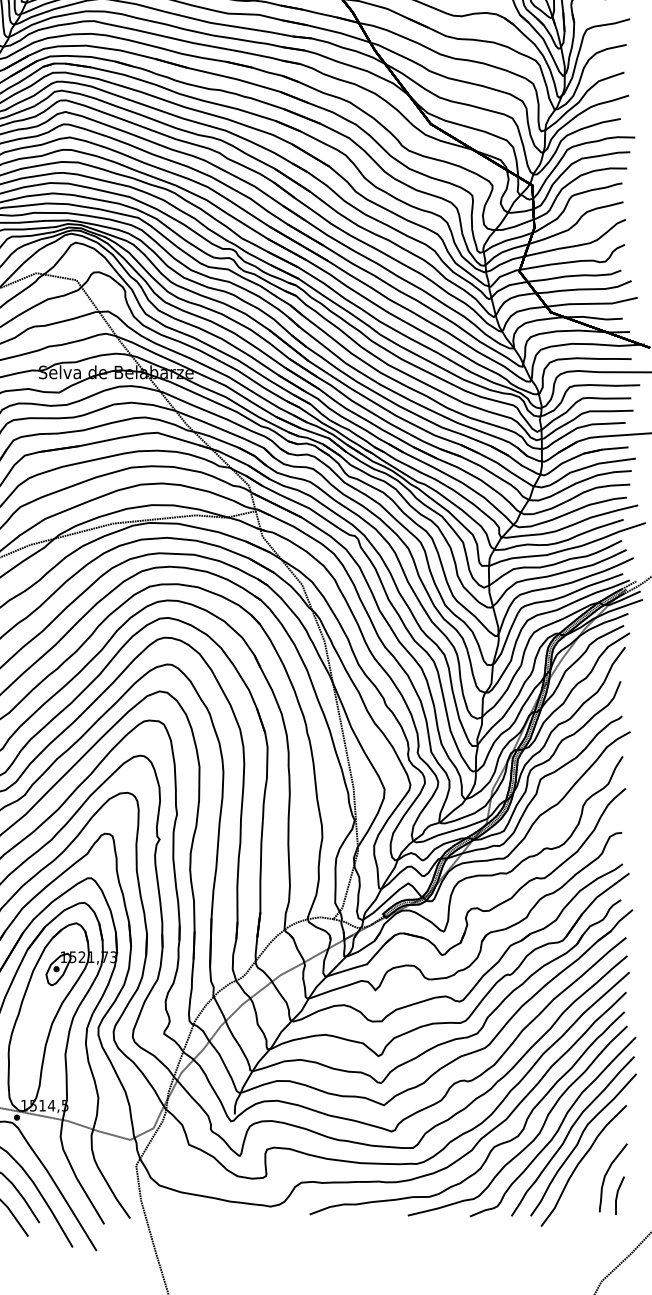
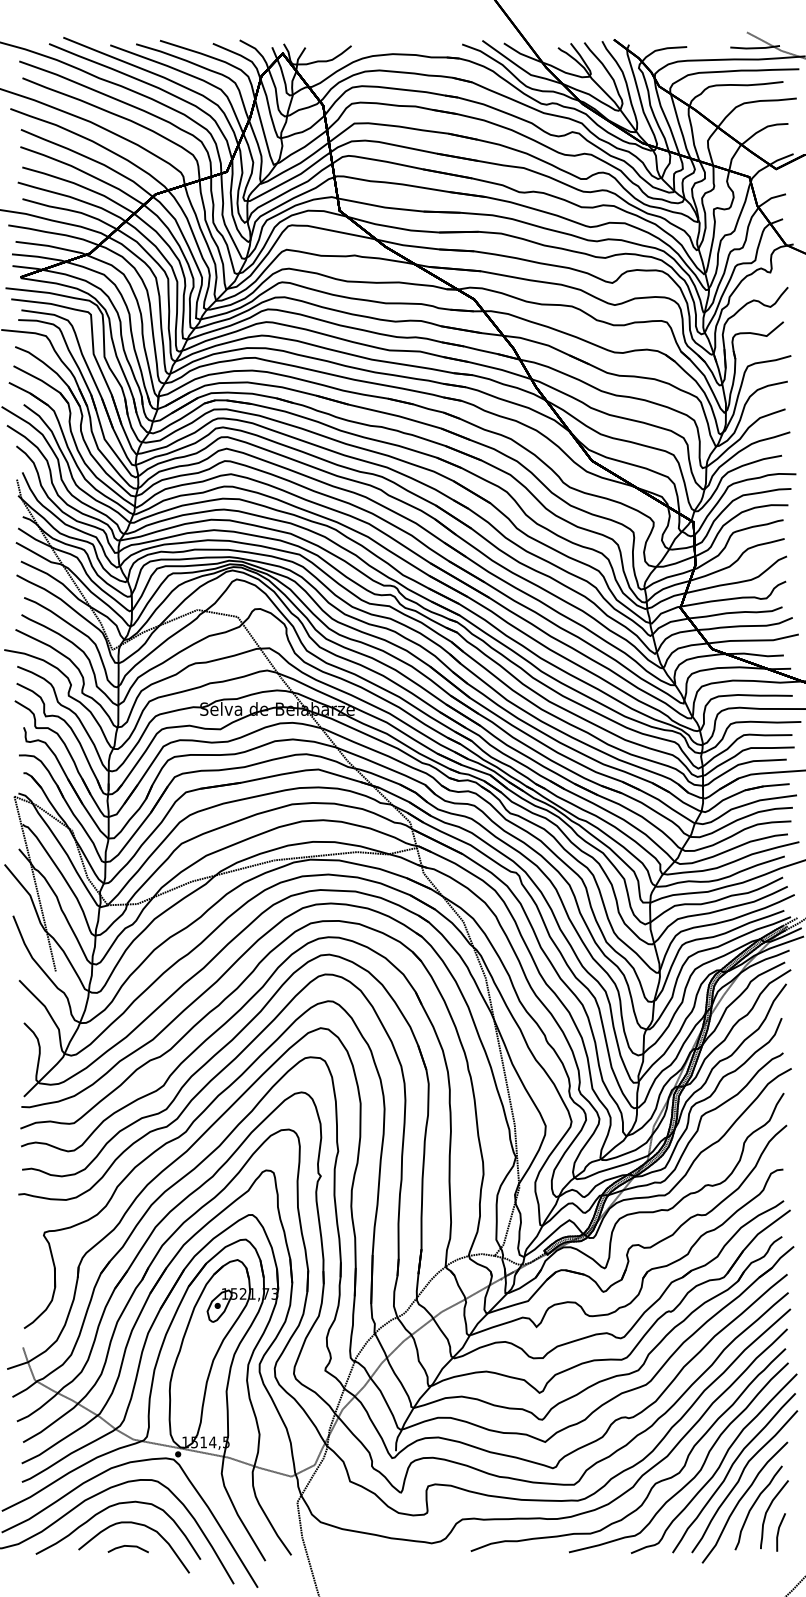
curve: (593, 1168) -> (754, 1505), added

